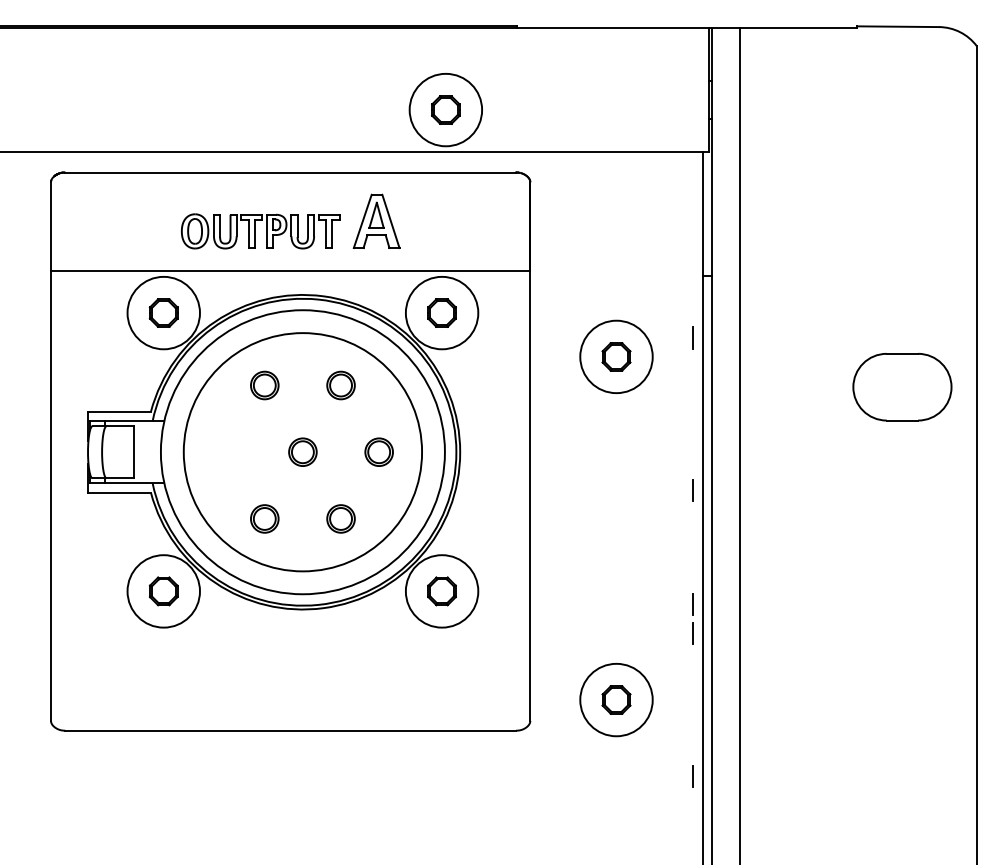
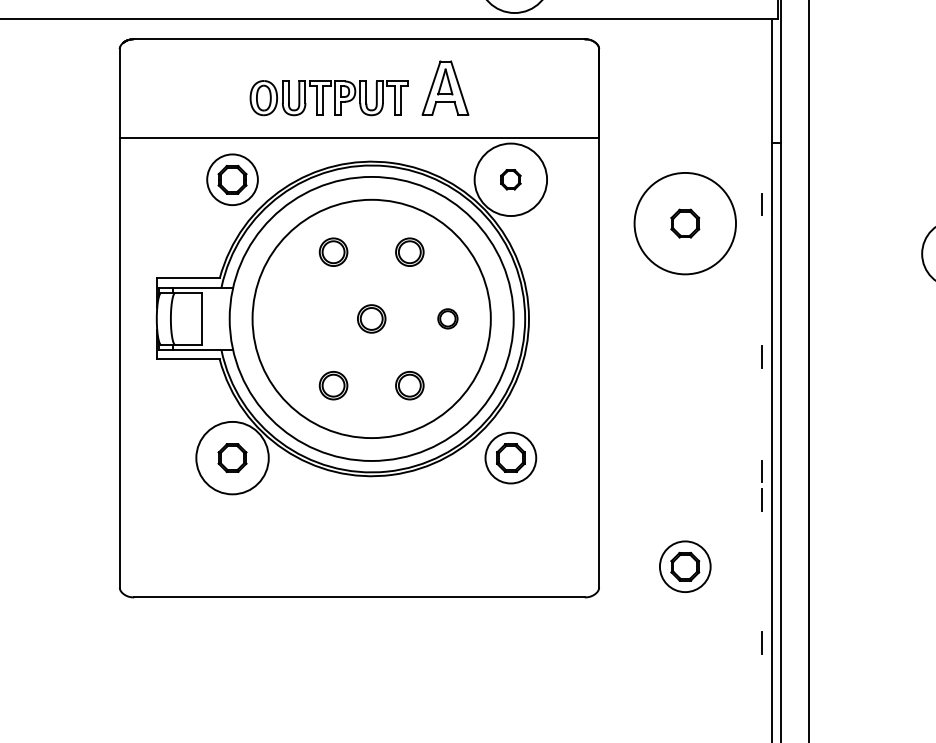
circle: (163, 312) -> (232, 179), size x0.7
part: (441, 312) -> (510, 179), size x0.7
circle: (616, 356) -> (685, 223), size x1.4
part: (378, 451) -> (447, 318), size x0.7
circle: (441, 591) -> (510, 458), size x0.7
circle: (616, 699) -> (685, 566), size x0.7

